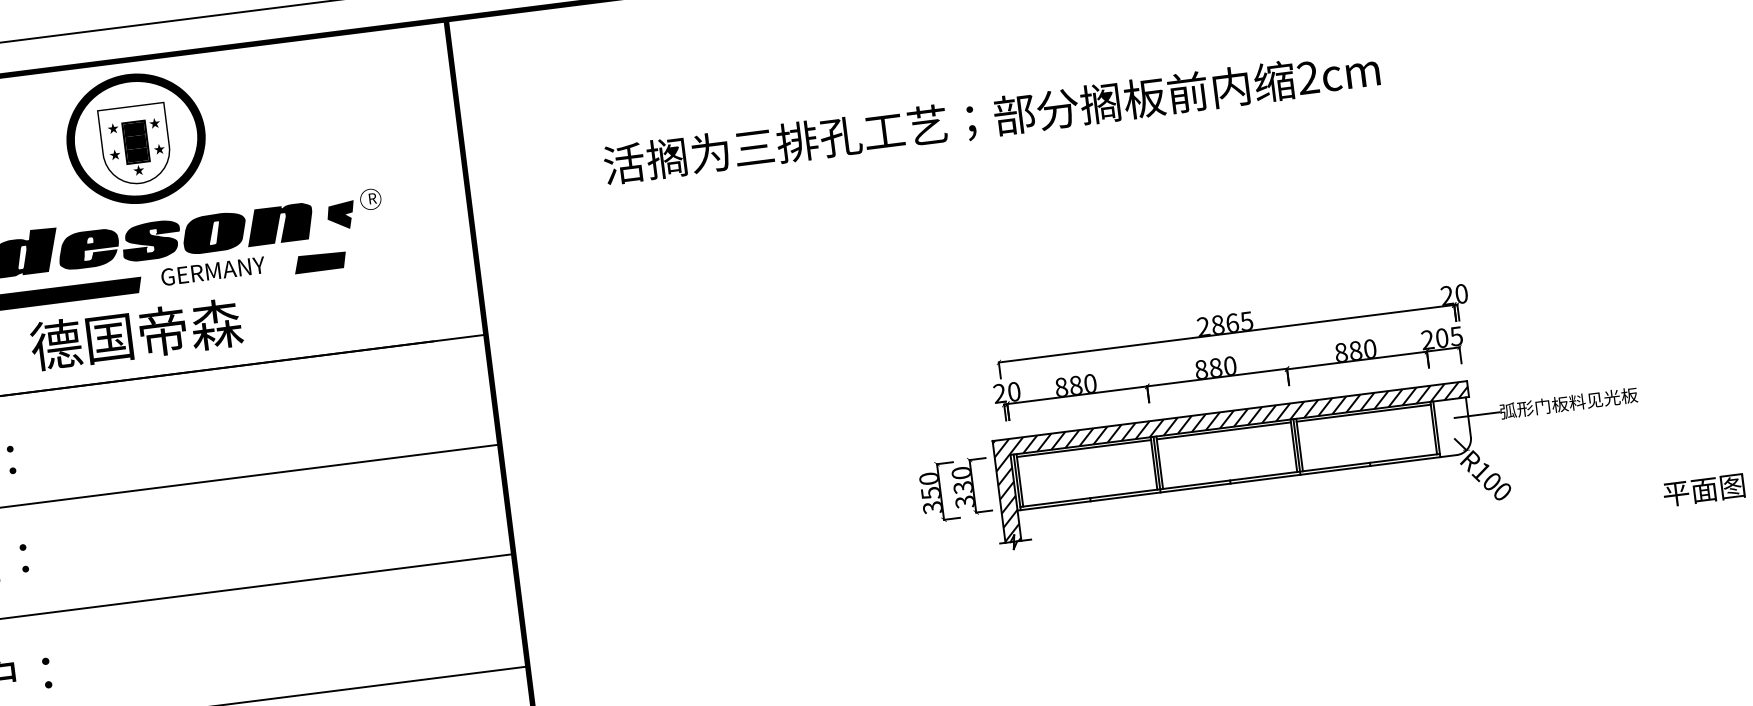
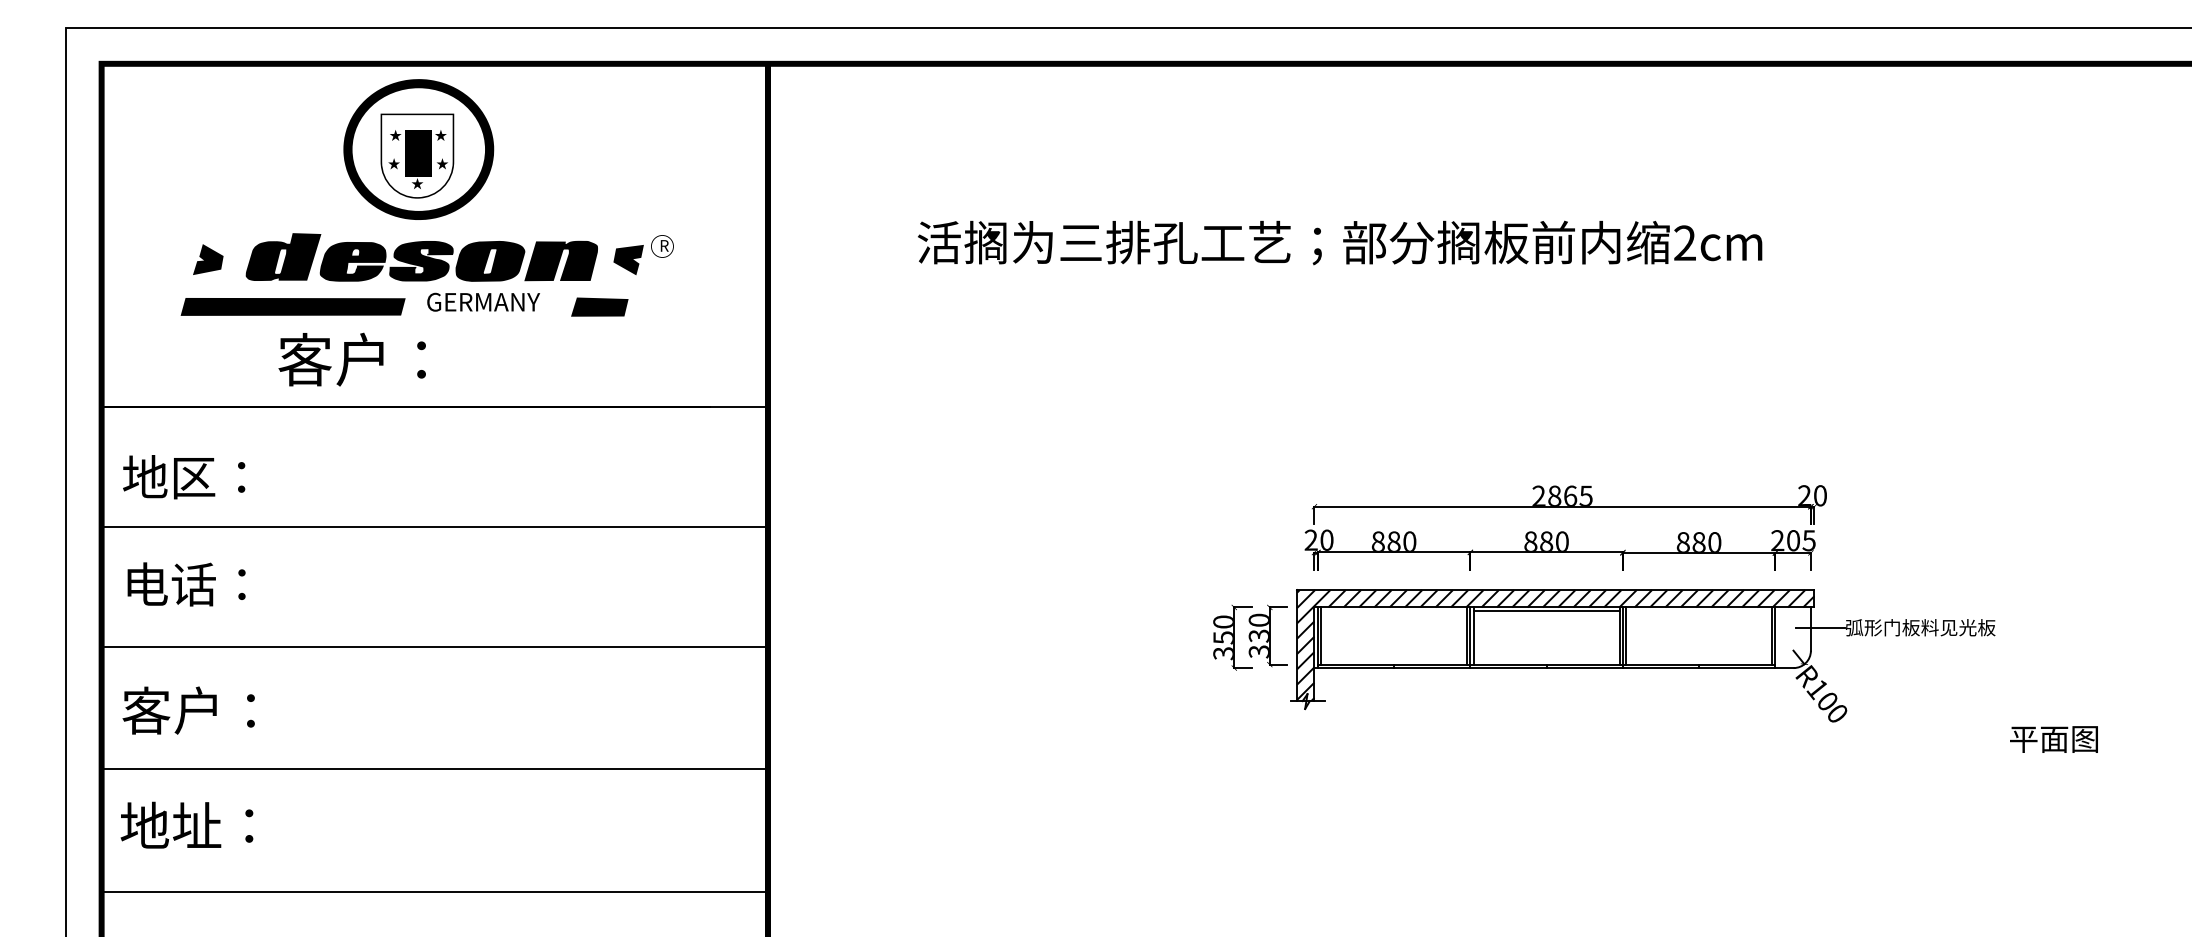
text: (136, 334) -> (392, 359), 德国帝森 -> 客户：
line: (1364, 413) -> (1699, 610), removed
line: (1084, 448) -> (1394, 610), removed

